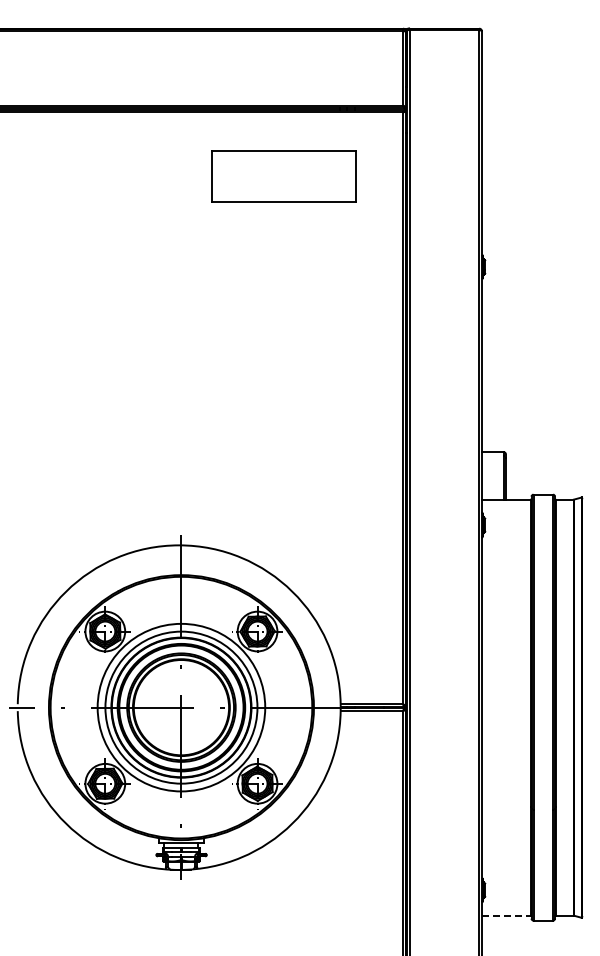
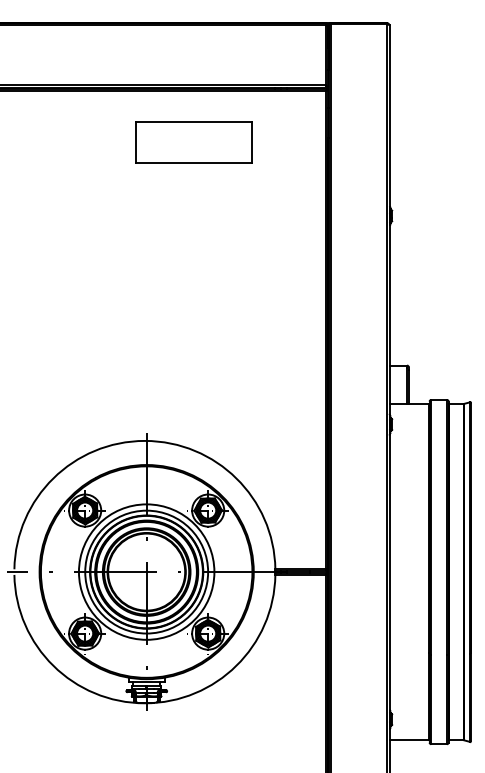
part: (283, 176) -> (193, 142), moved
line: (506, 915) -> (409, 740), dashed -> solid

